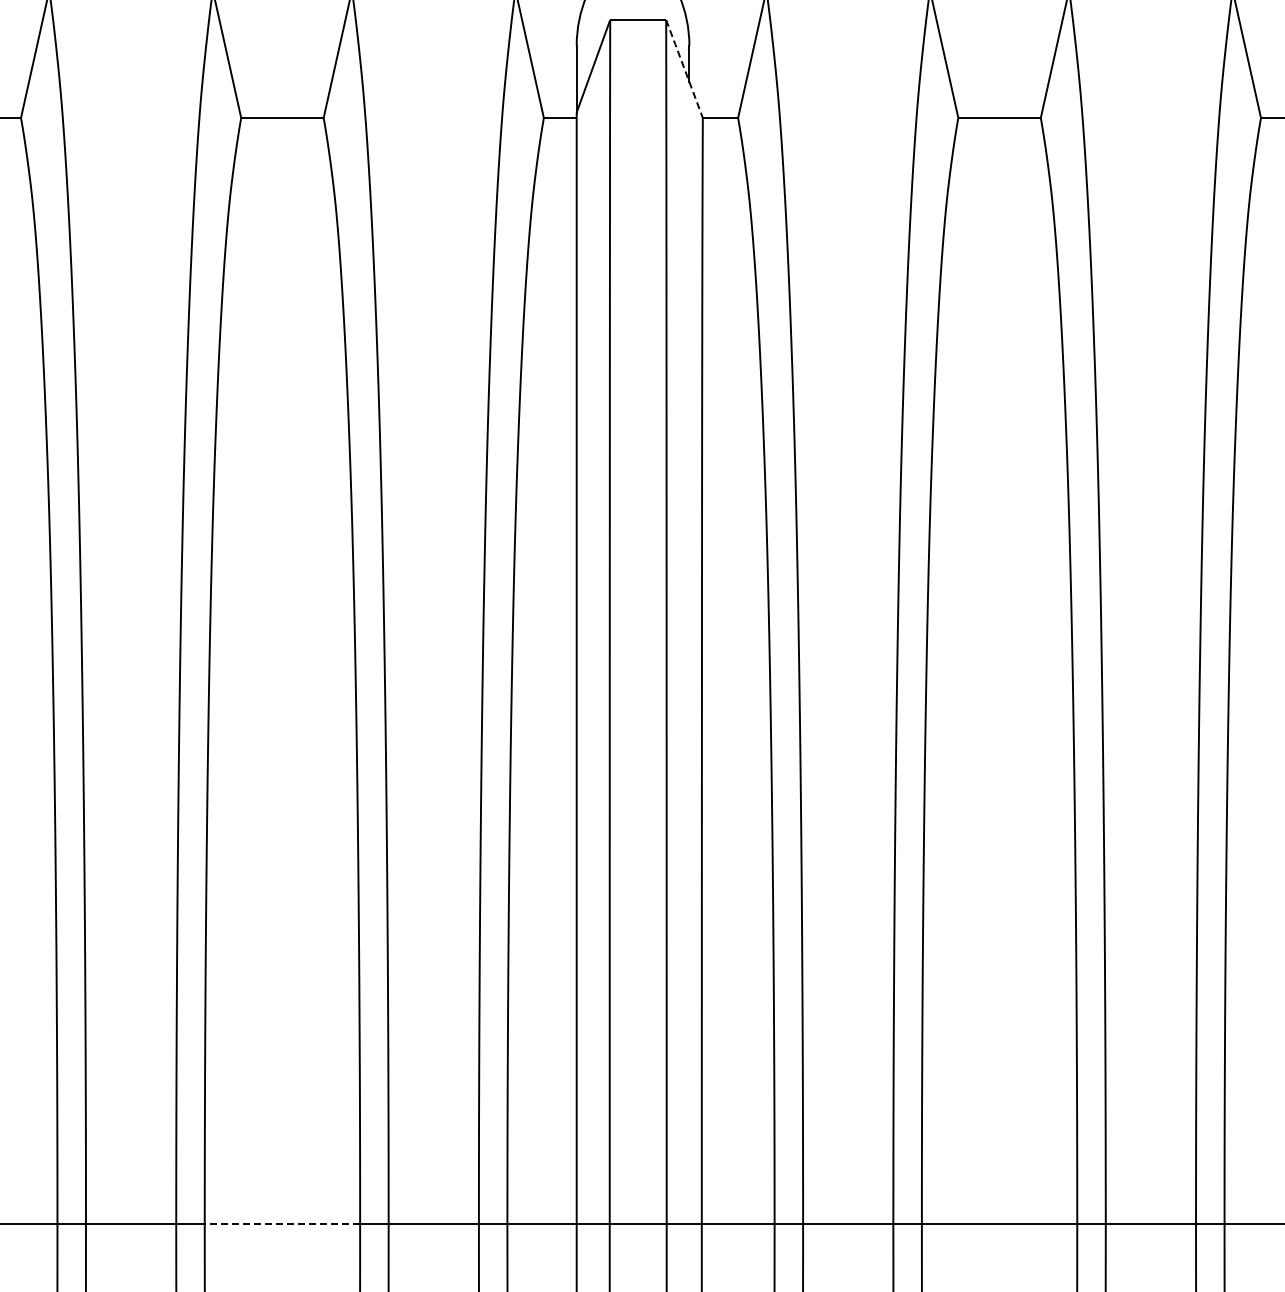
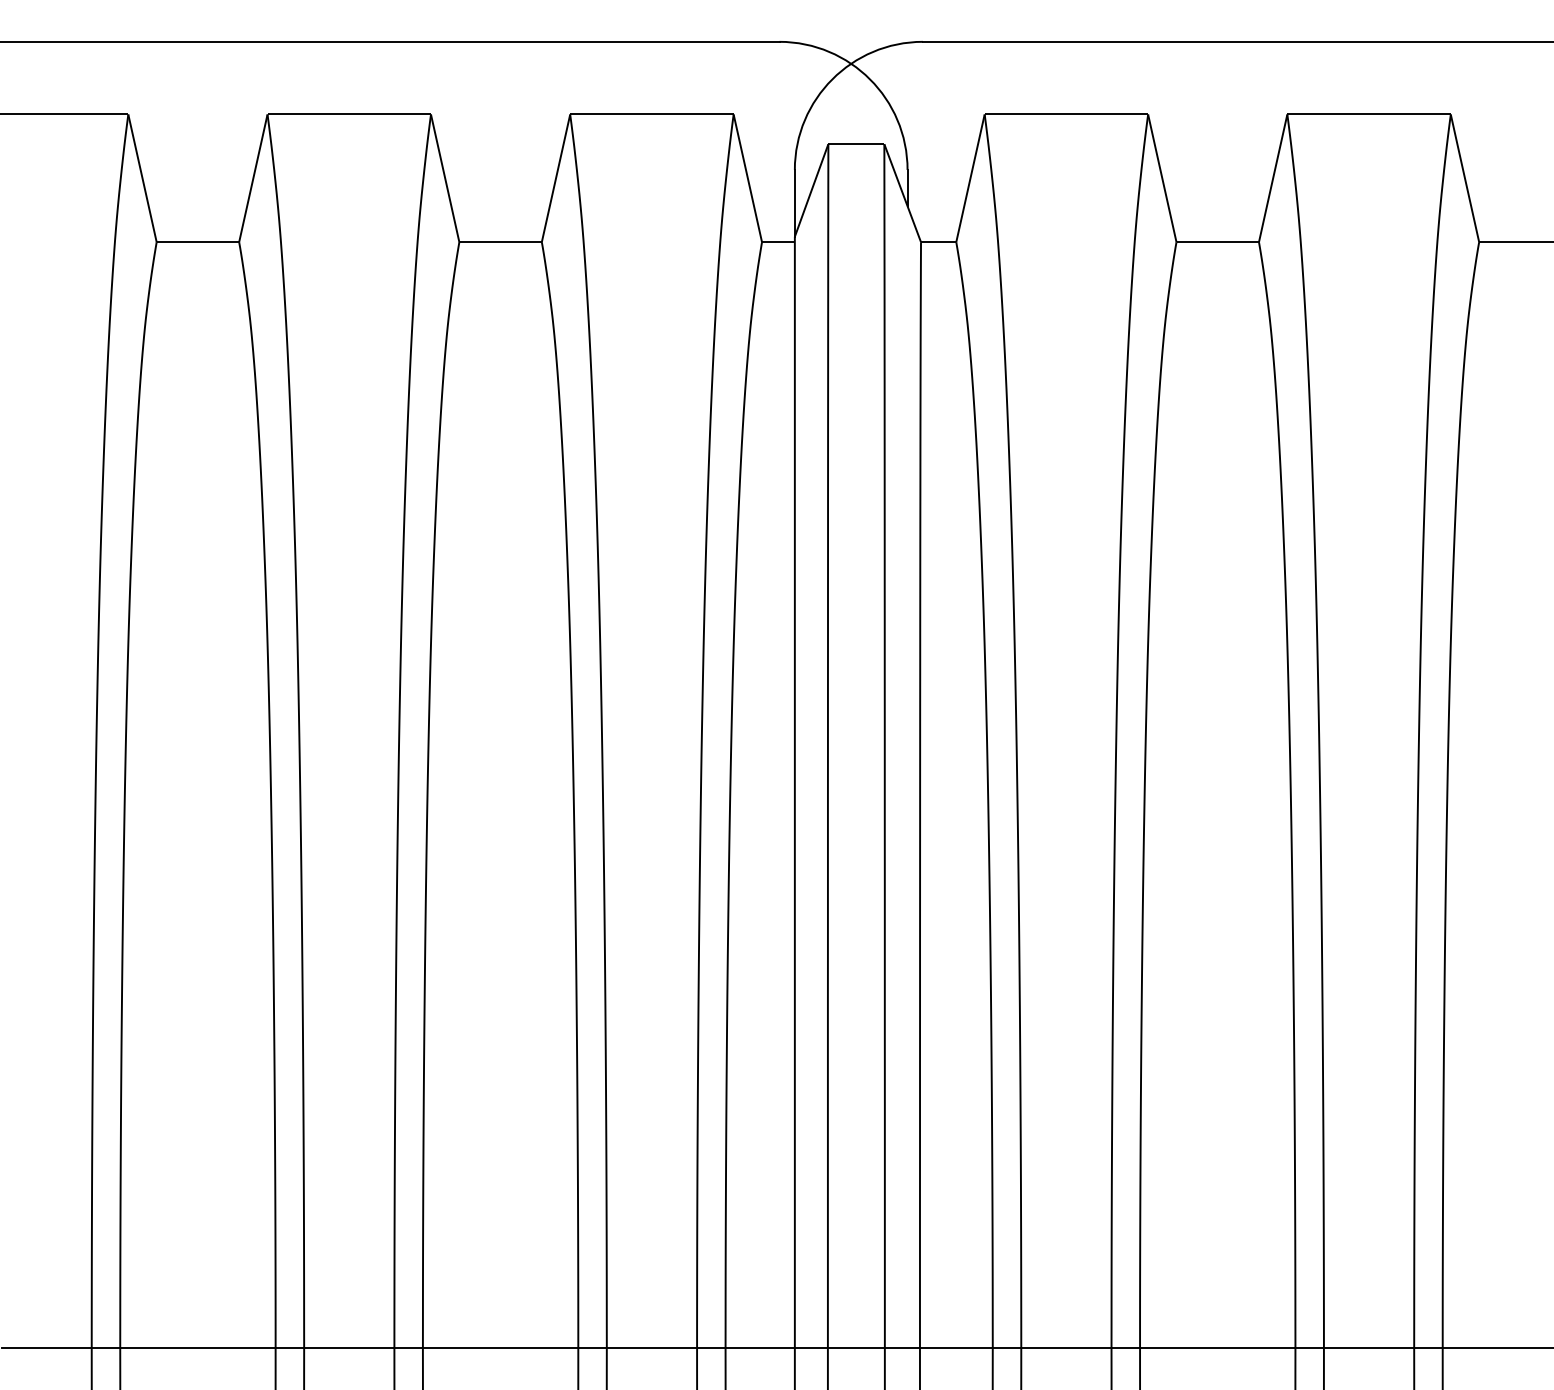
line: (684, 69) -> (902, 193), dashed -> solid
line: (282, 1224) -> (500, 1348), dashed -> solid

